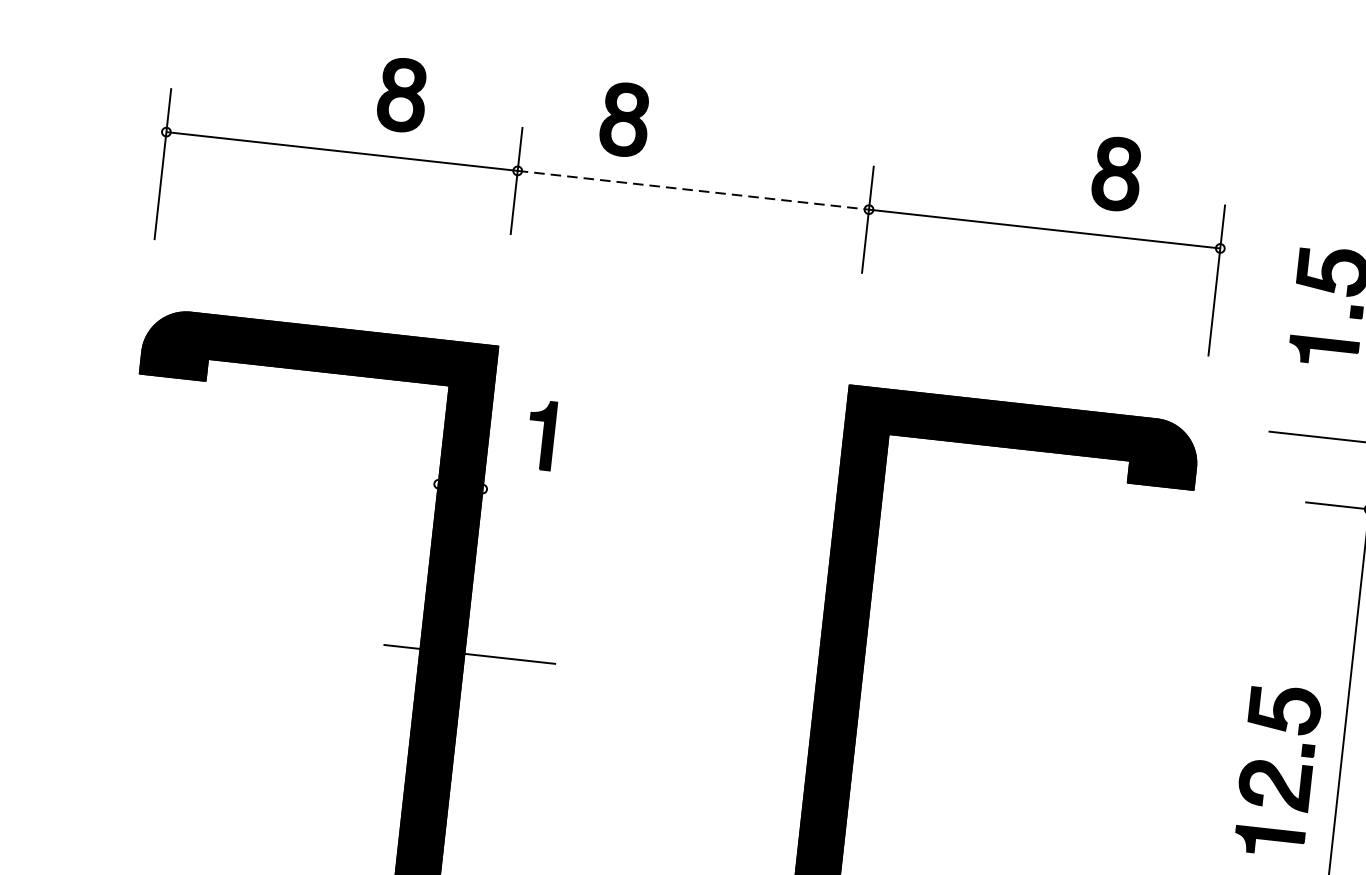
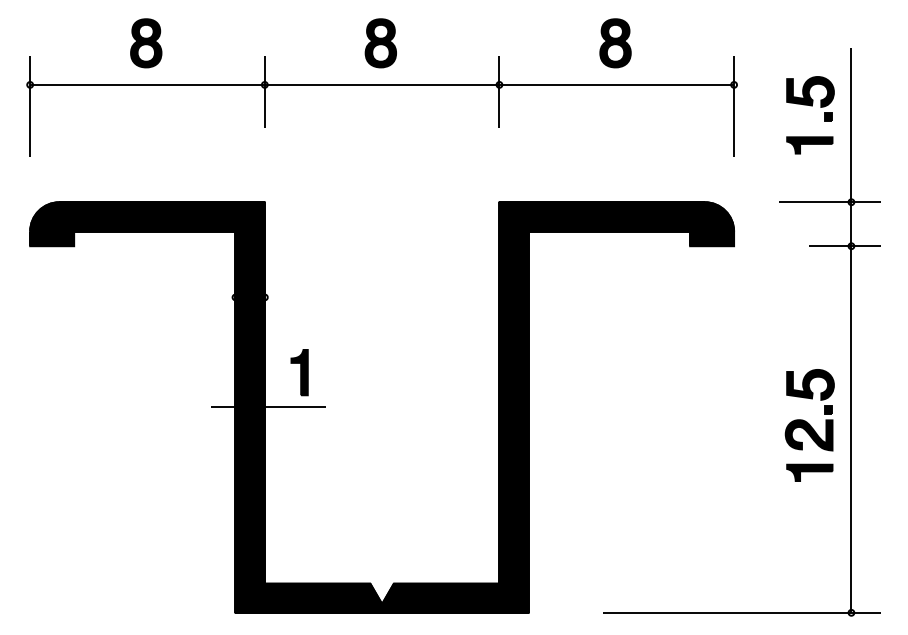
part: (402, 95) -> (146, 43), moved
part: (624, 119) -> (380, 43), moved
part: (1116, 174) -> (615, 43), moved
line: (693, 189) -> (382, 84), dashed -> solid
part: (541, 435) -> (299, 372), moved

